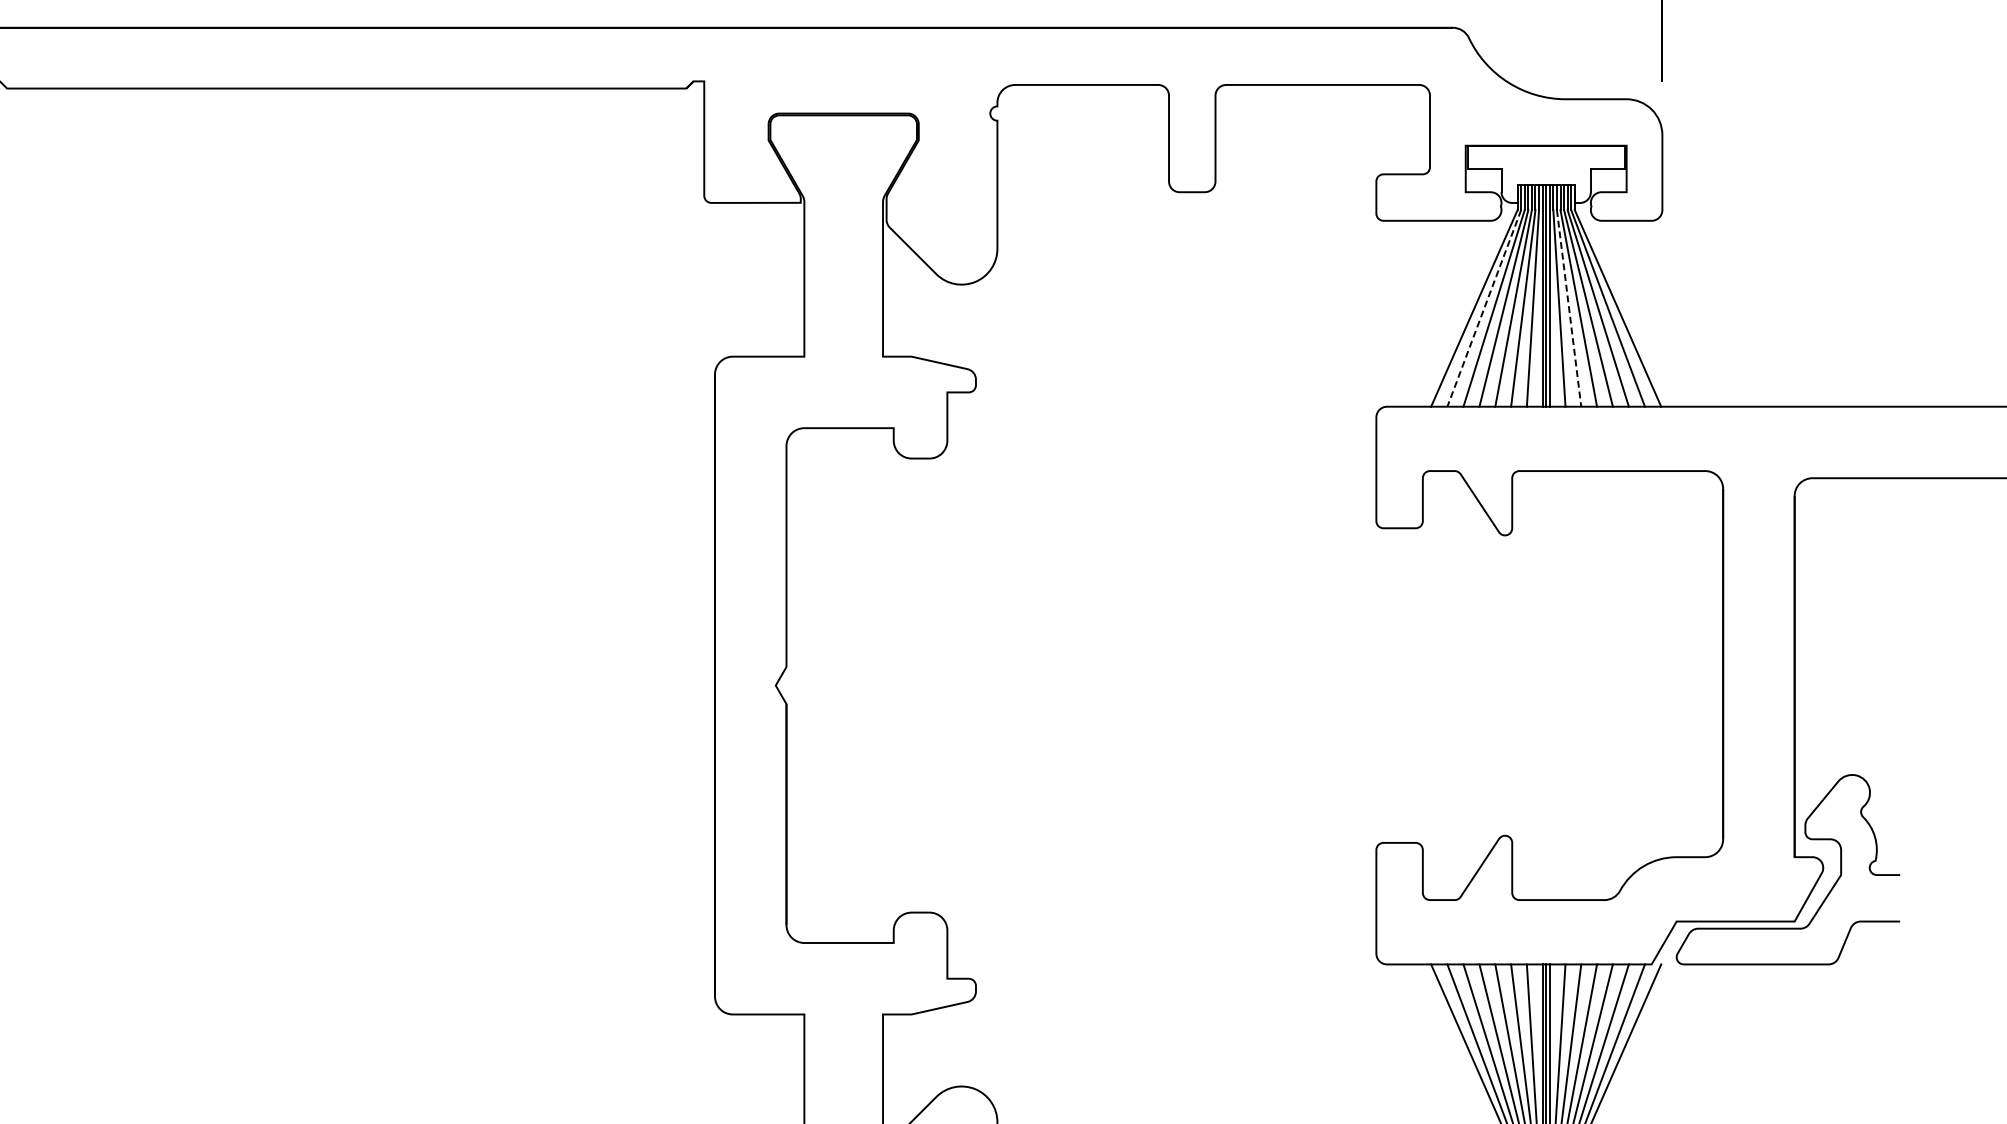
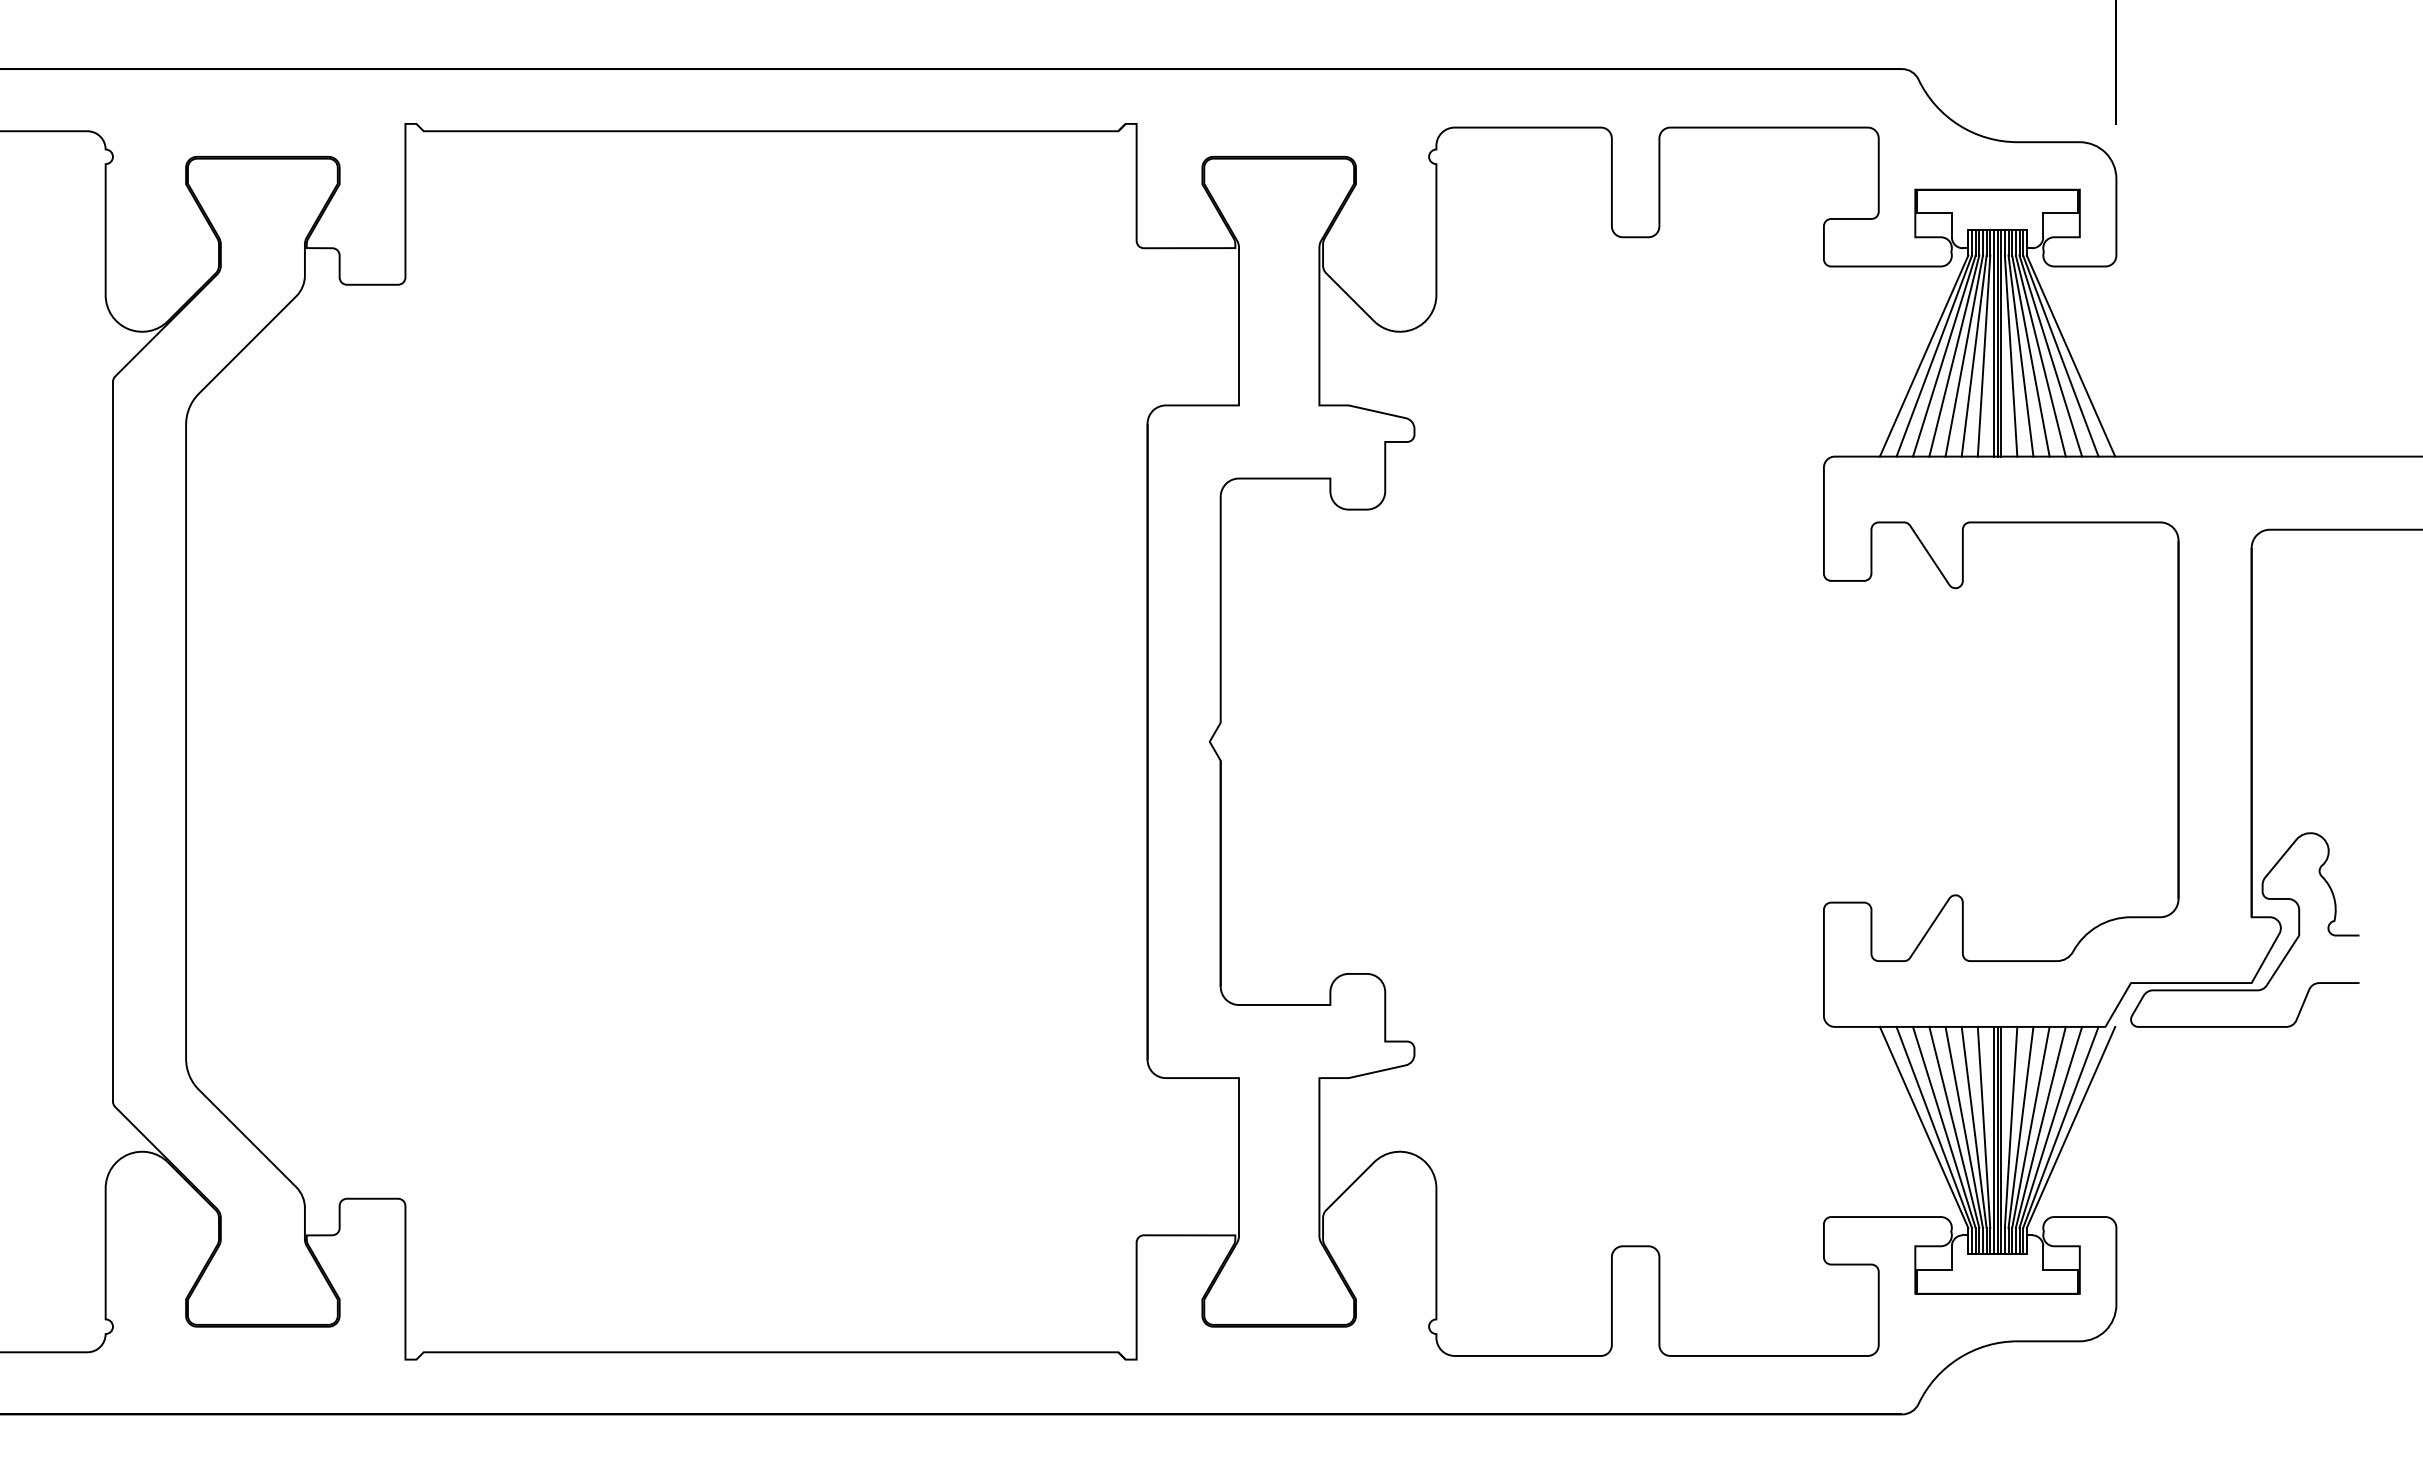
line: (1484, 308) -> (1934, 356), dashed -> solid
line: (1569, 308) -> (2021, 356), dashed -> solid

